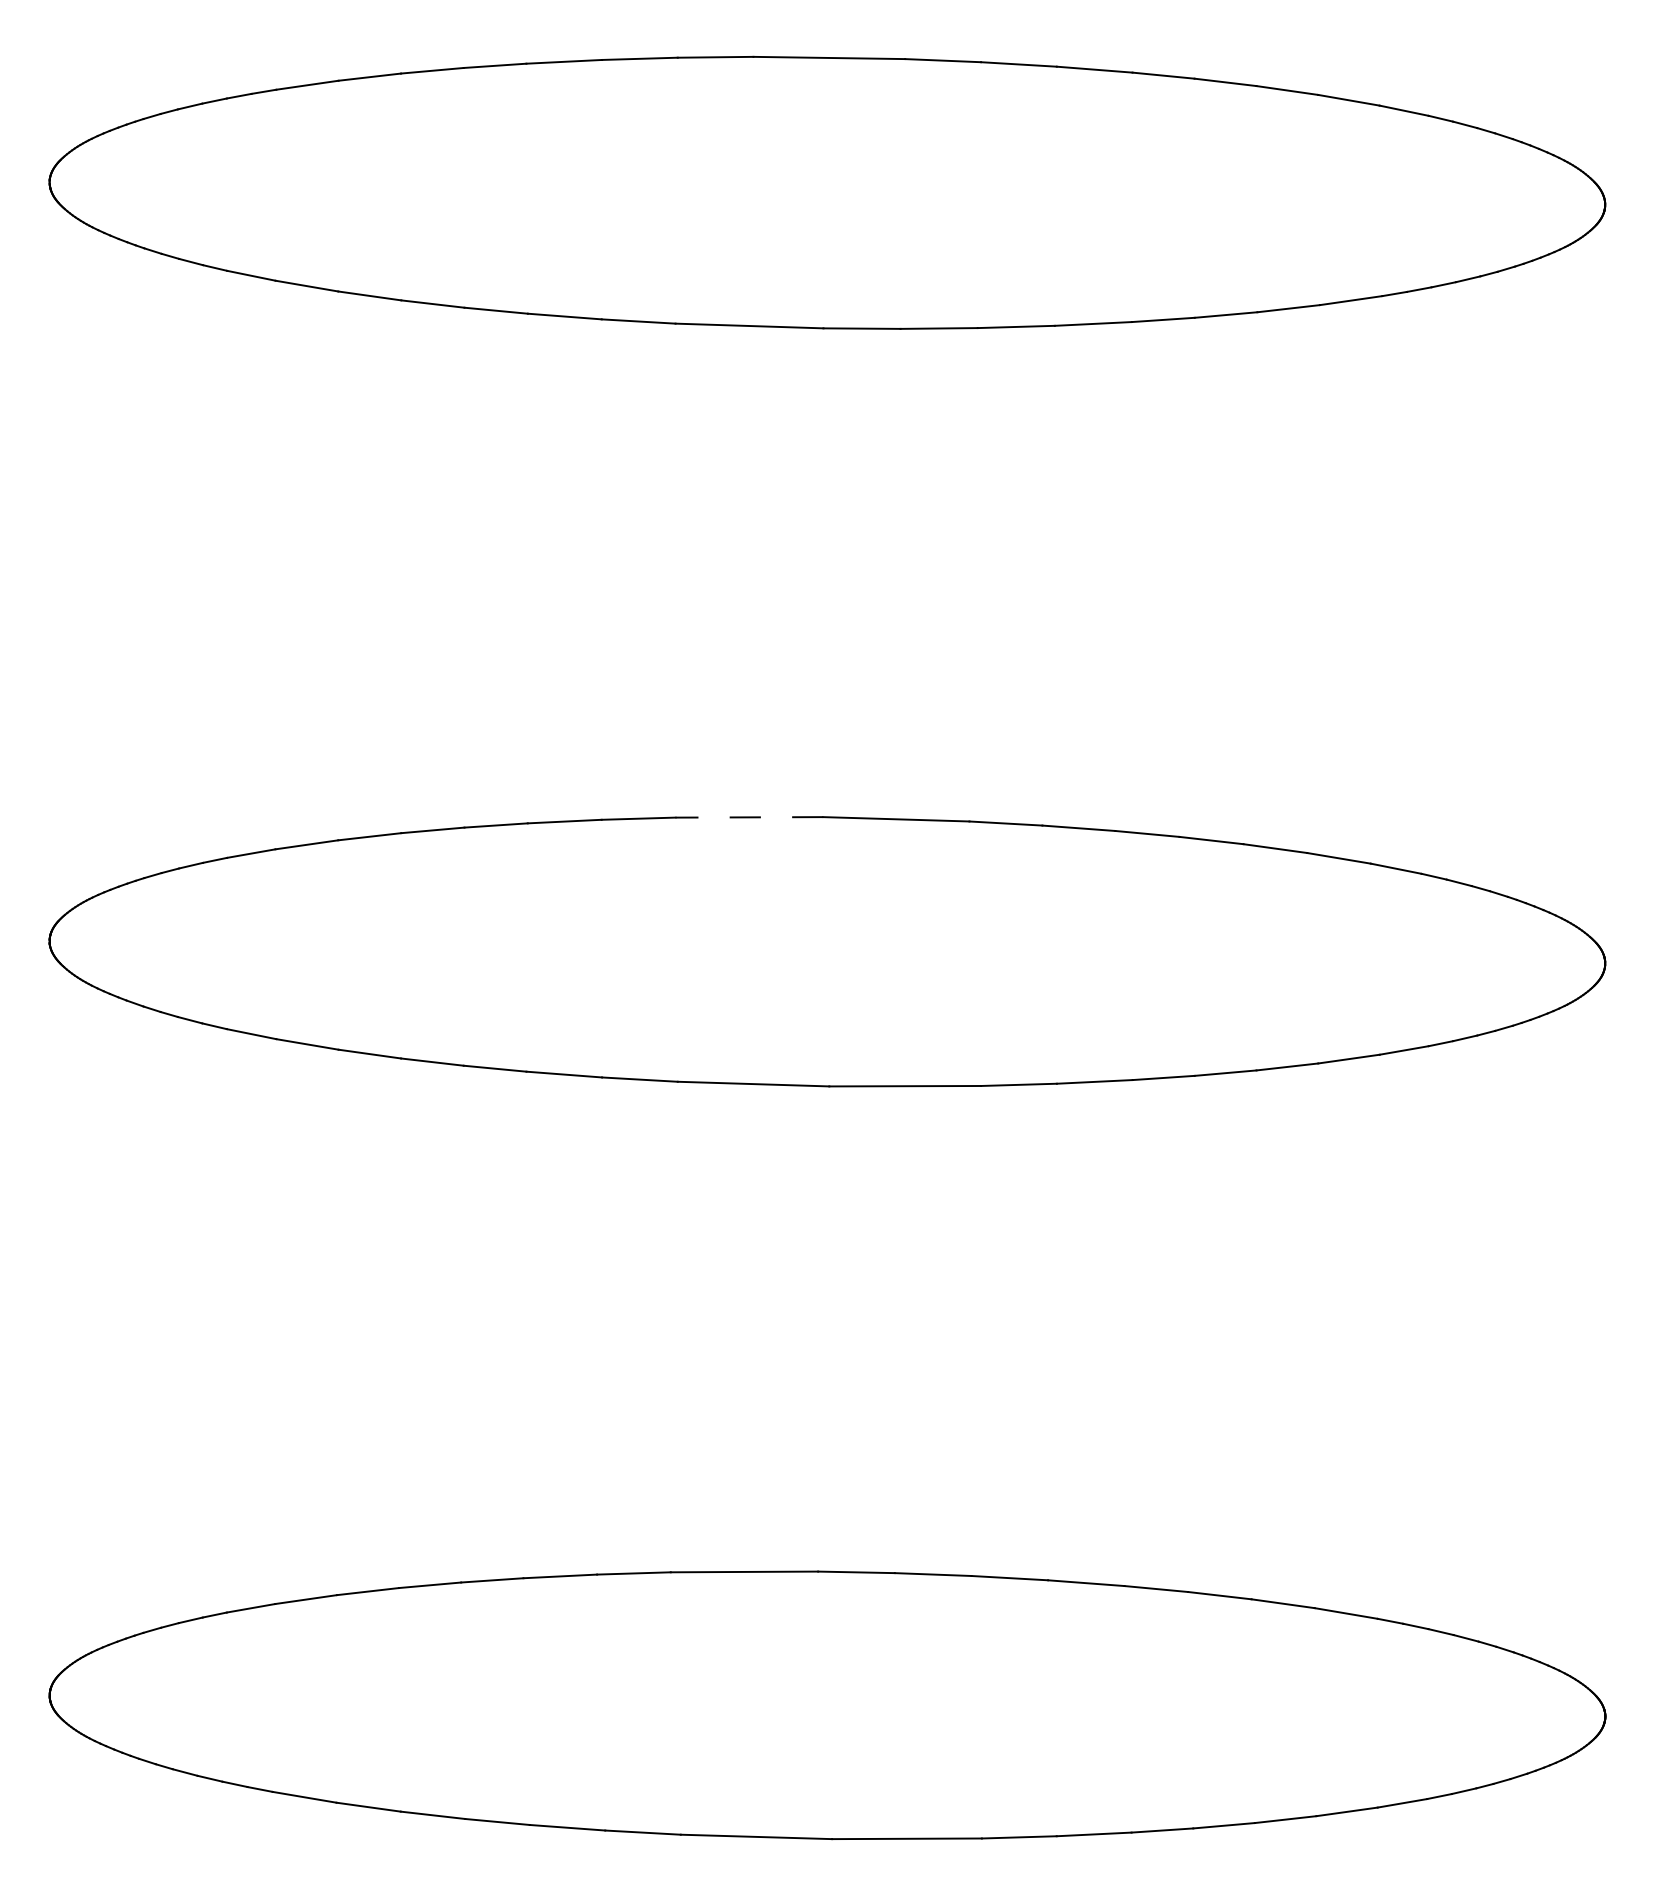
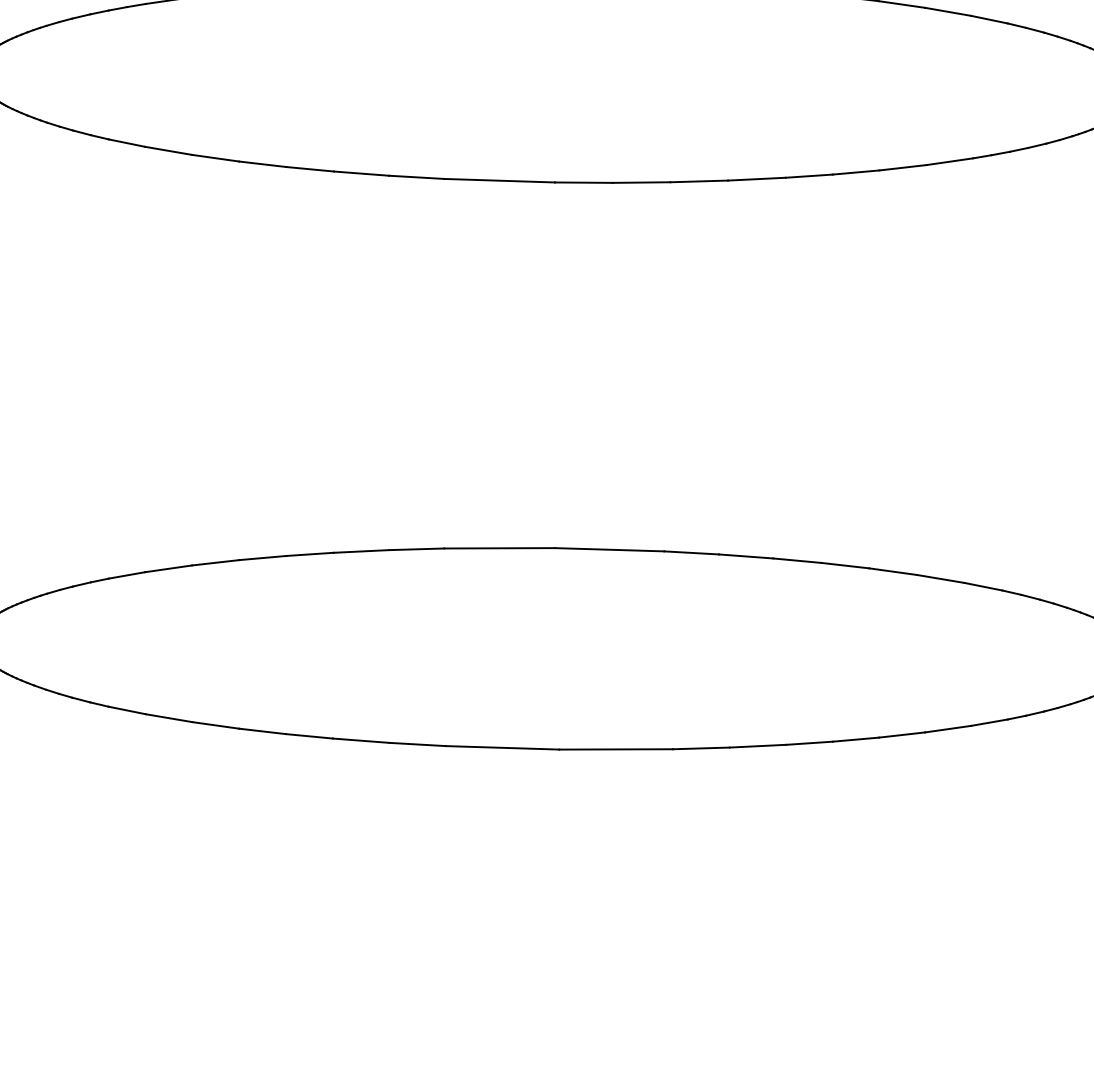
line: (749, 817) -> (499, 548), dashed -> solid

